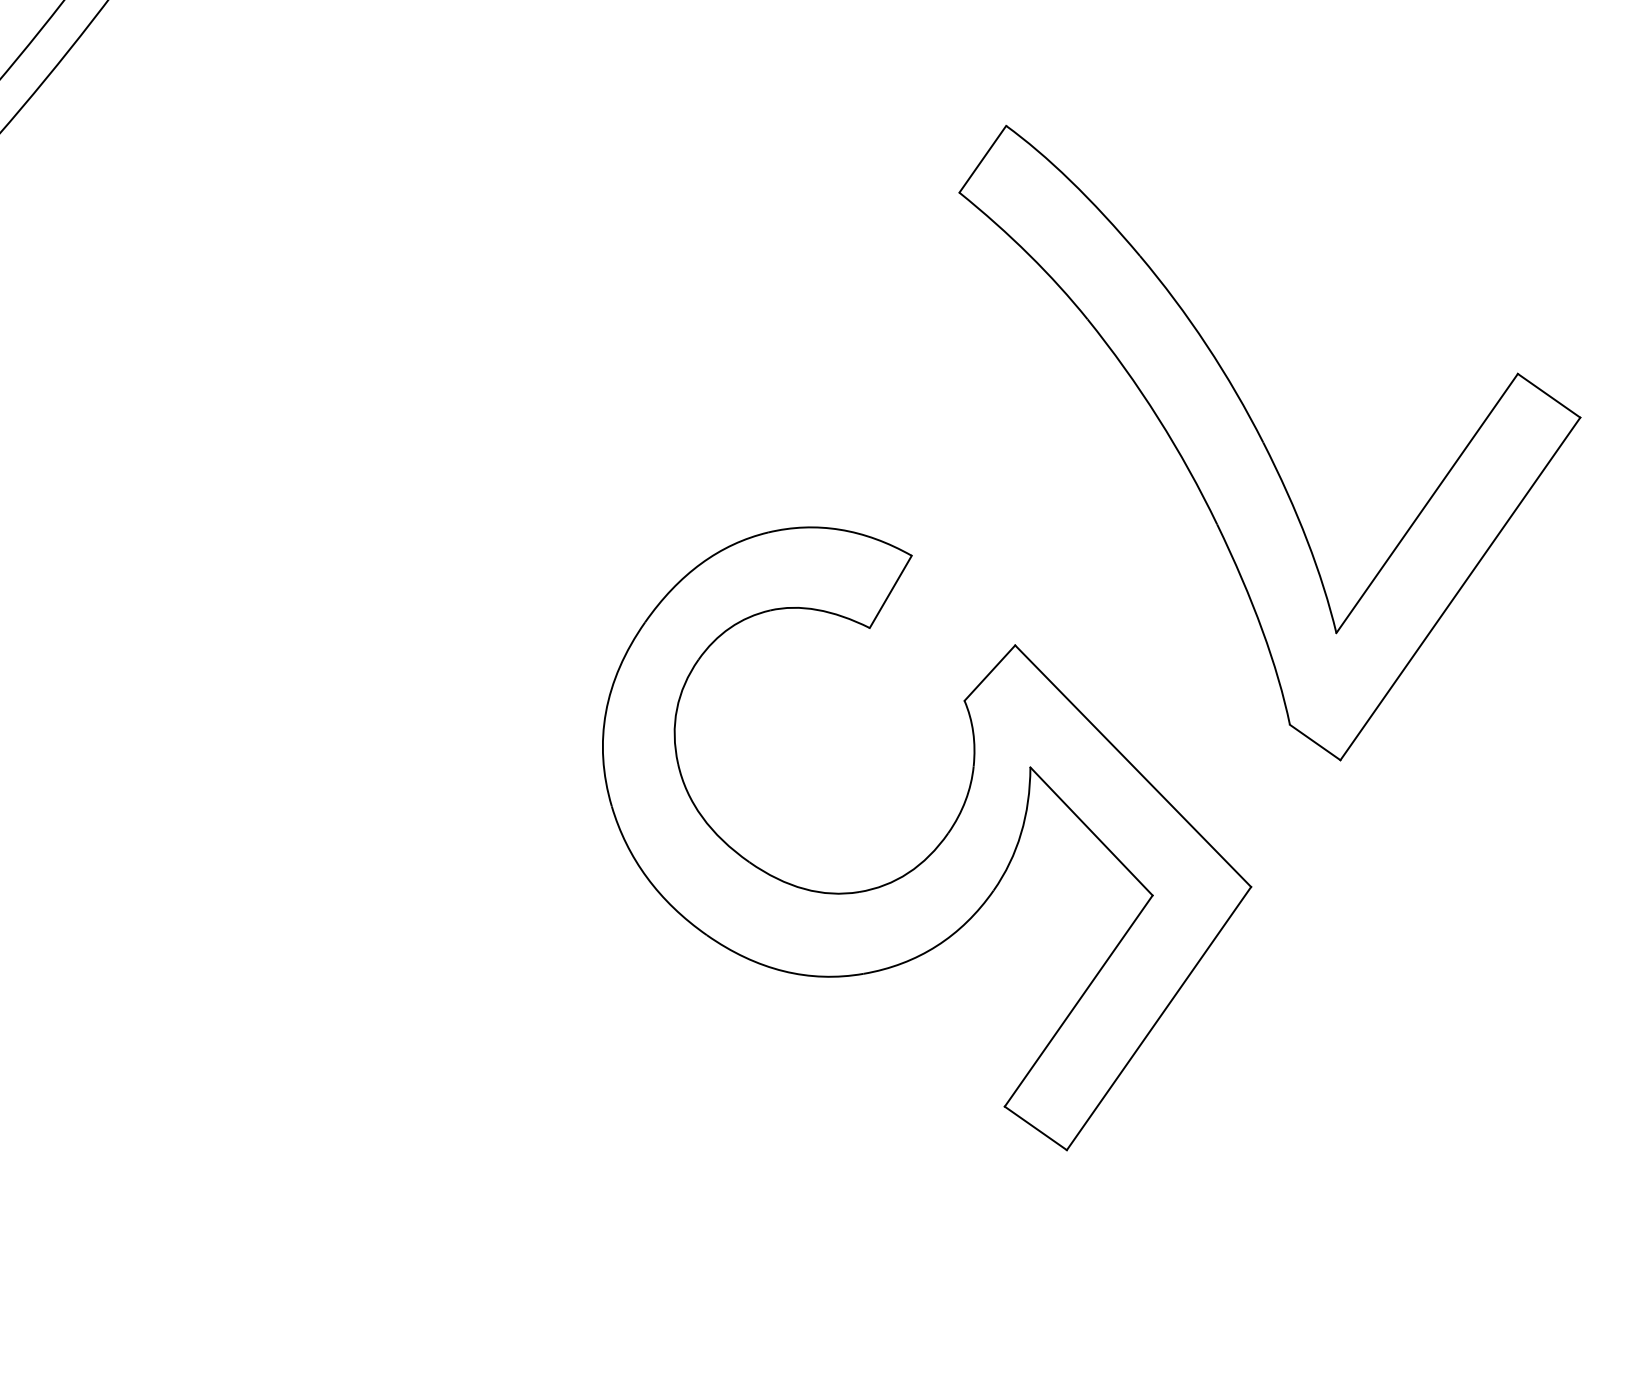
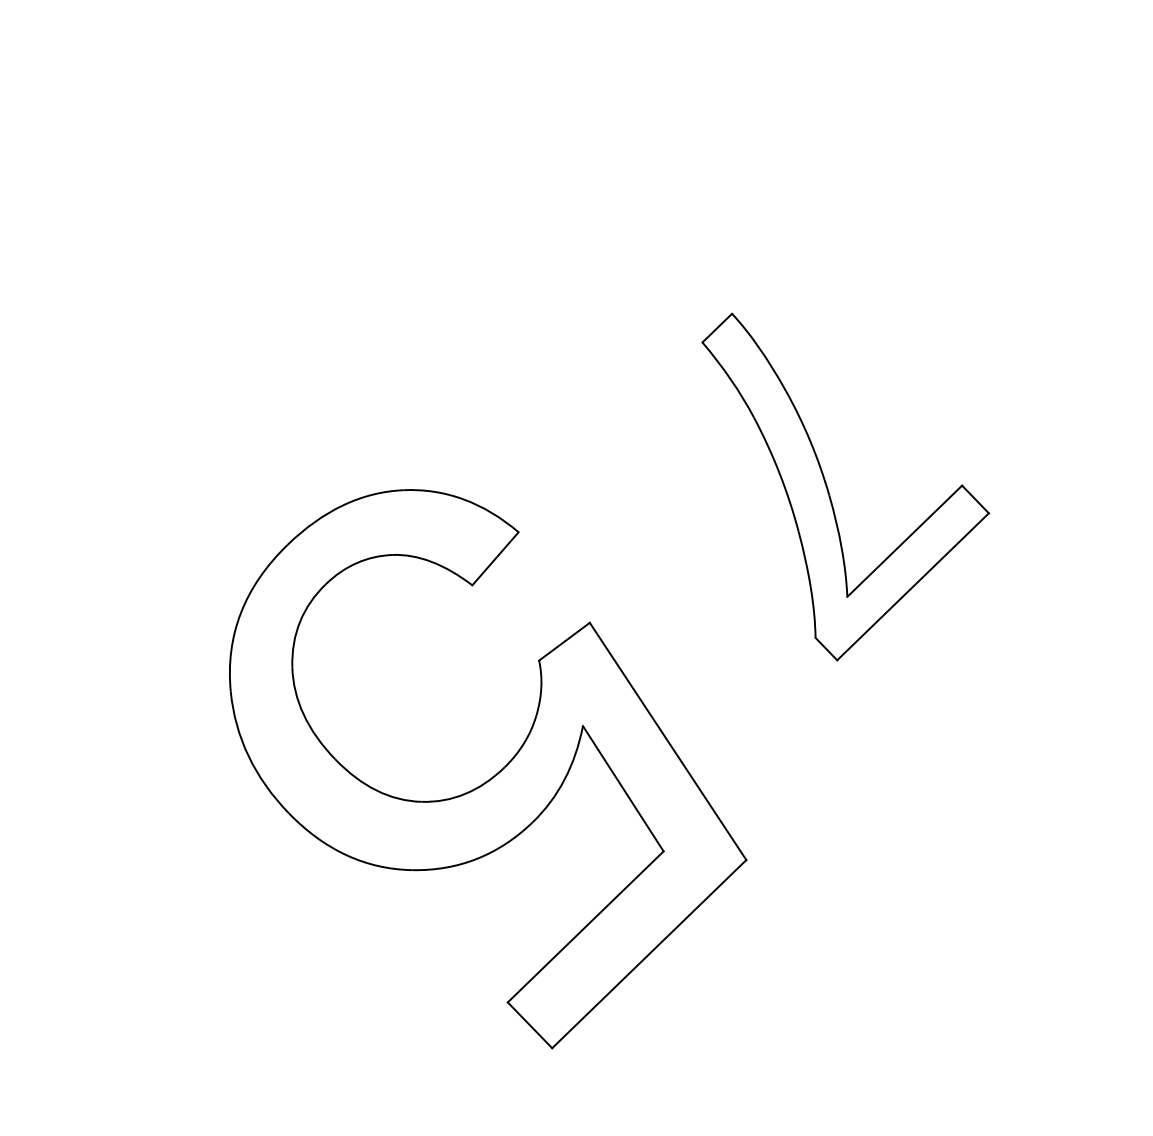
part: (1269, 443) -> (832, 496), size x0.6

